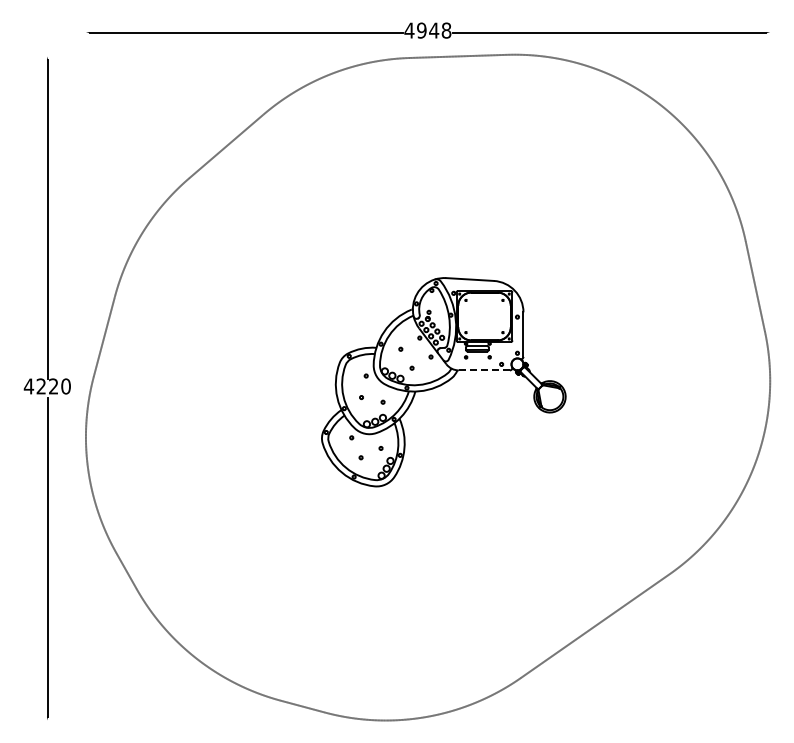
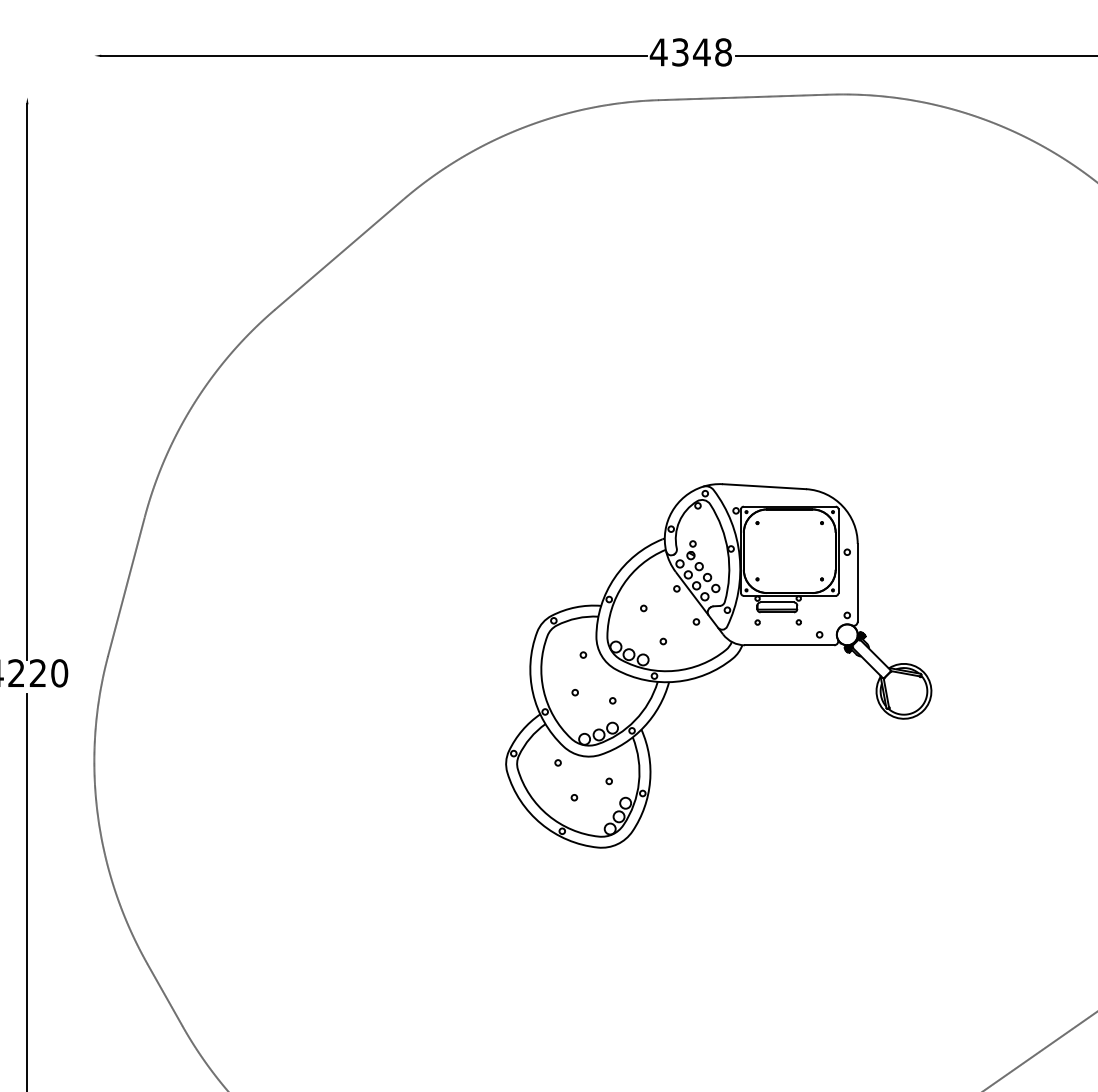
text: (421, 30) -> (679, 52), 4948 -> 4348
line: (484, 370) -> (789, 645), dashed -> solid

